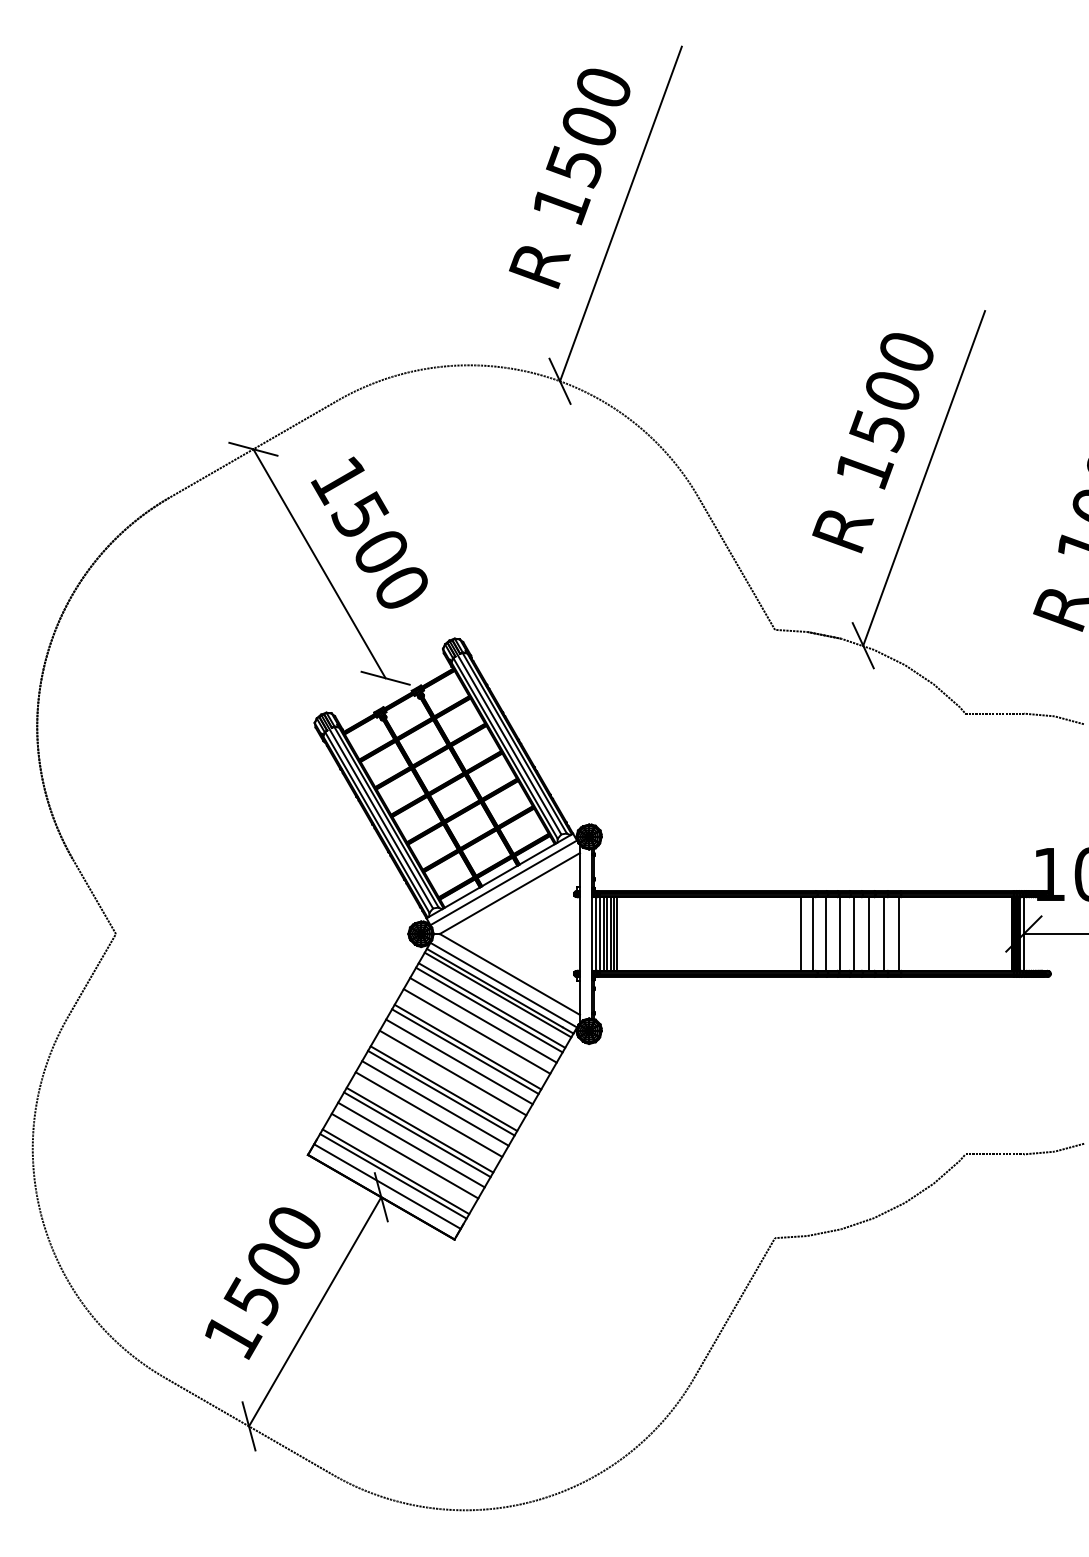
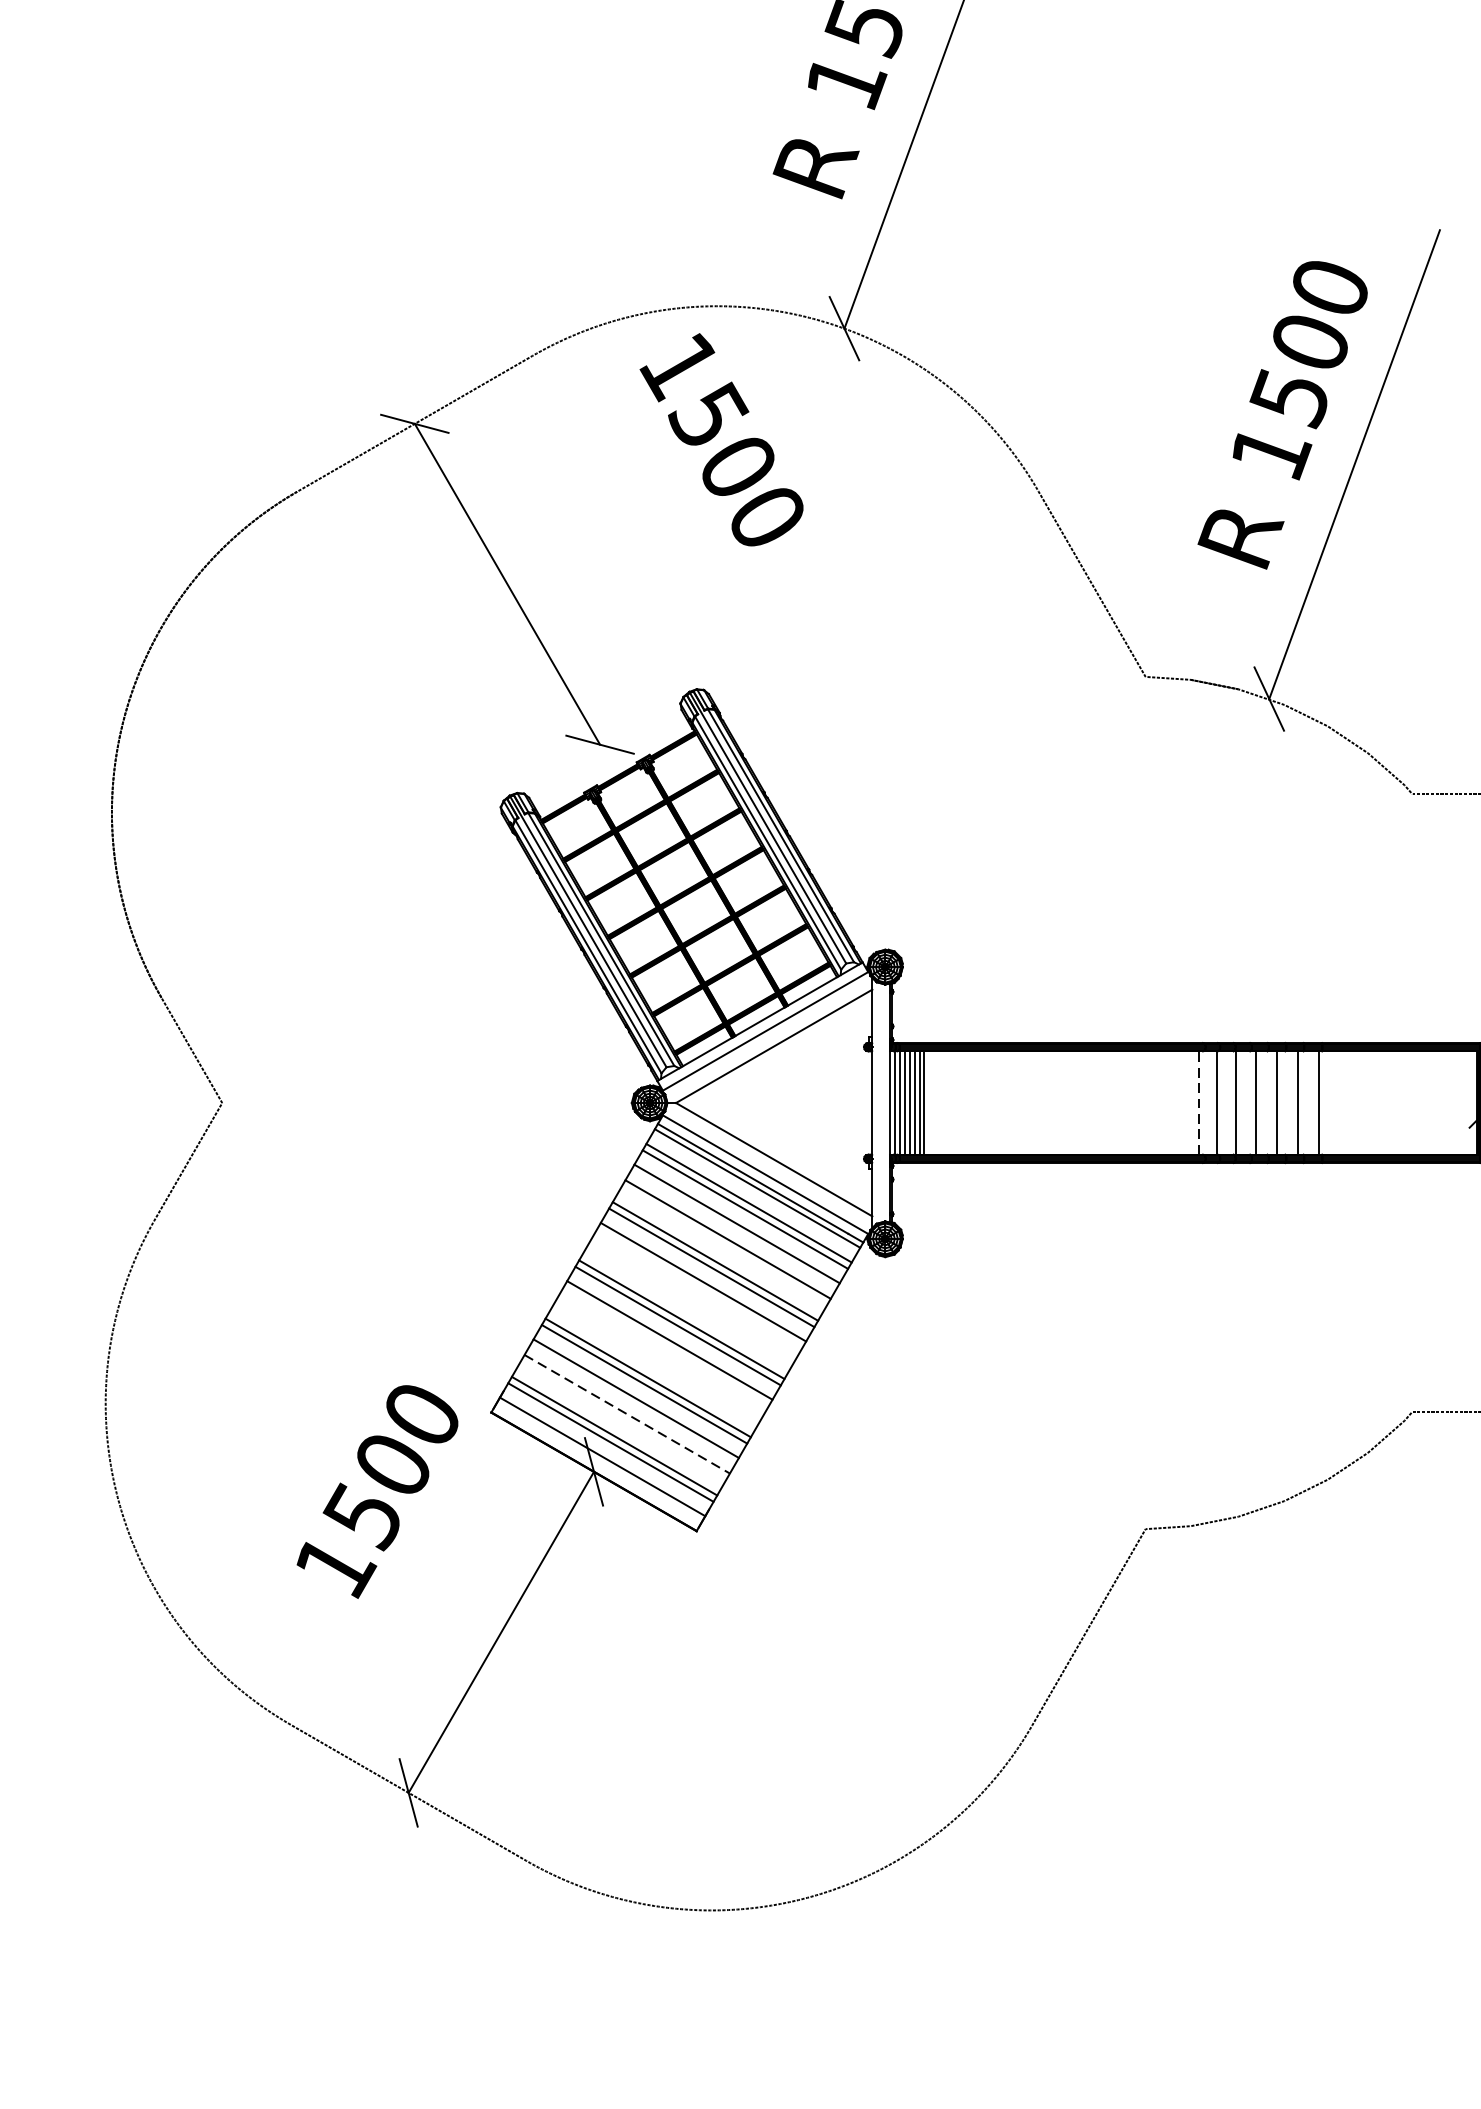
text: (369, 532) -> (721, 439), moved
line: (800, 933) -> (1181, 1102), removed
line: (813, 934) -> (1199, 1103), solid -> dashed
line: (452, 1072) -> (693, 1297), removed
line: (428, 1114) -> (660, 1355), removed
line: (405, 1156) -> (627, 1414), solid -> dashed
text: (262, 1283) -> (377, 1491), moved

